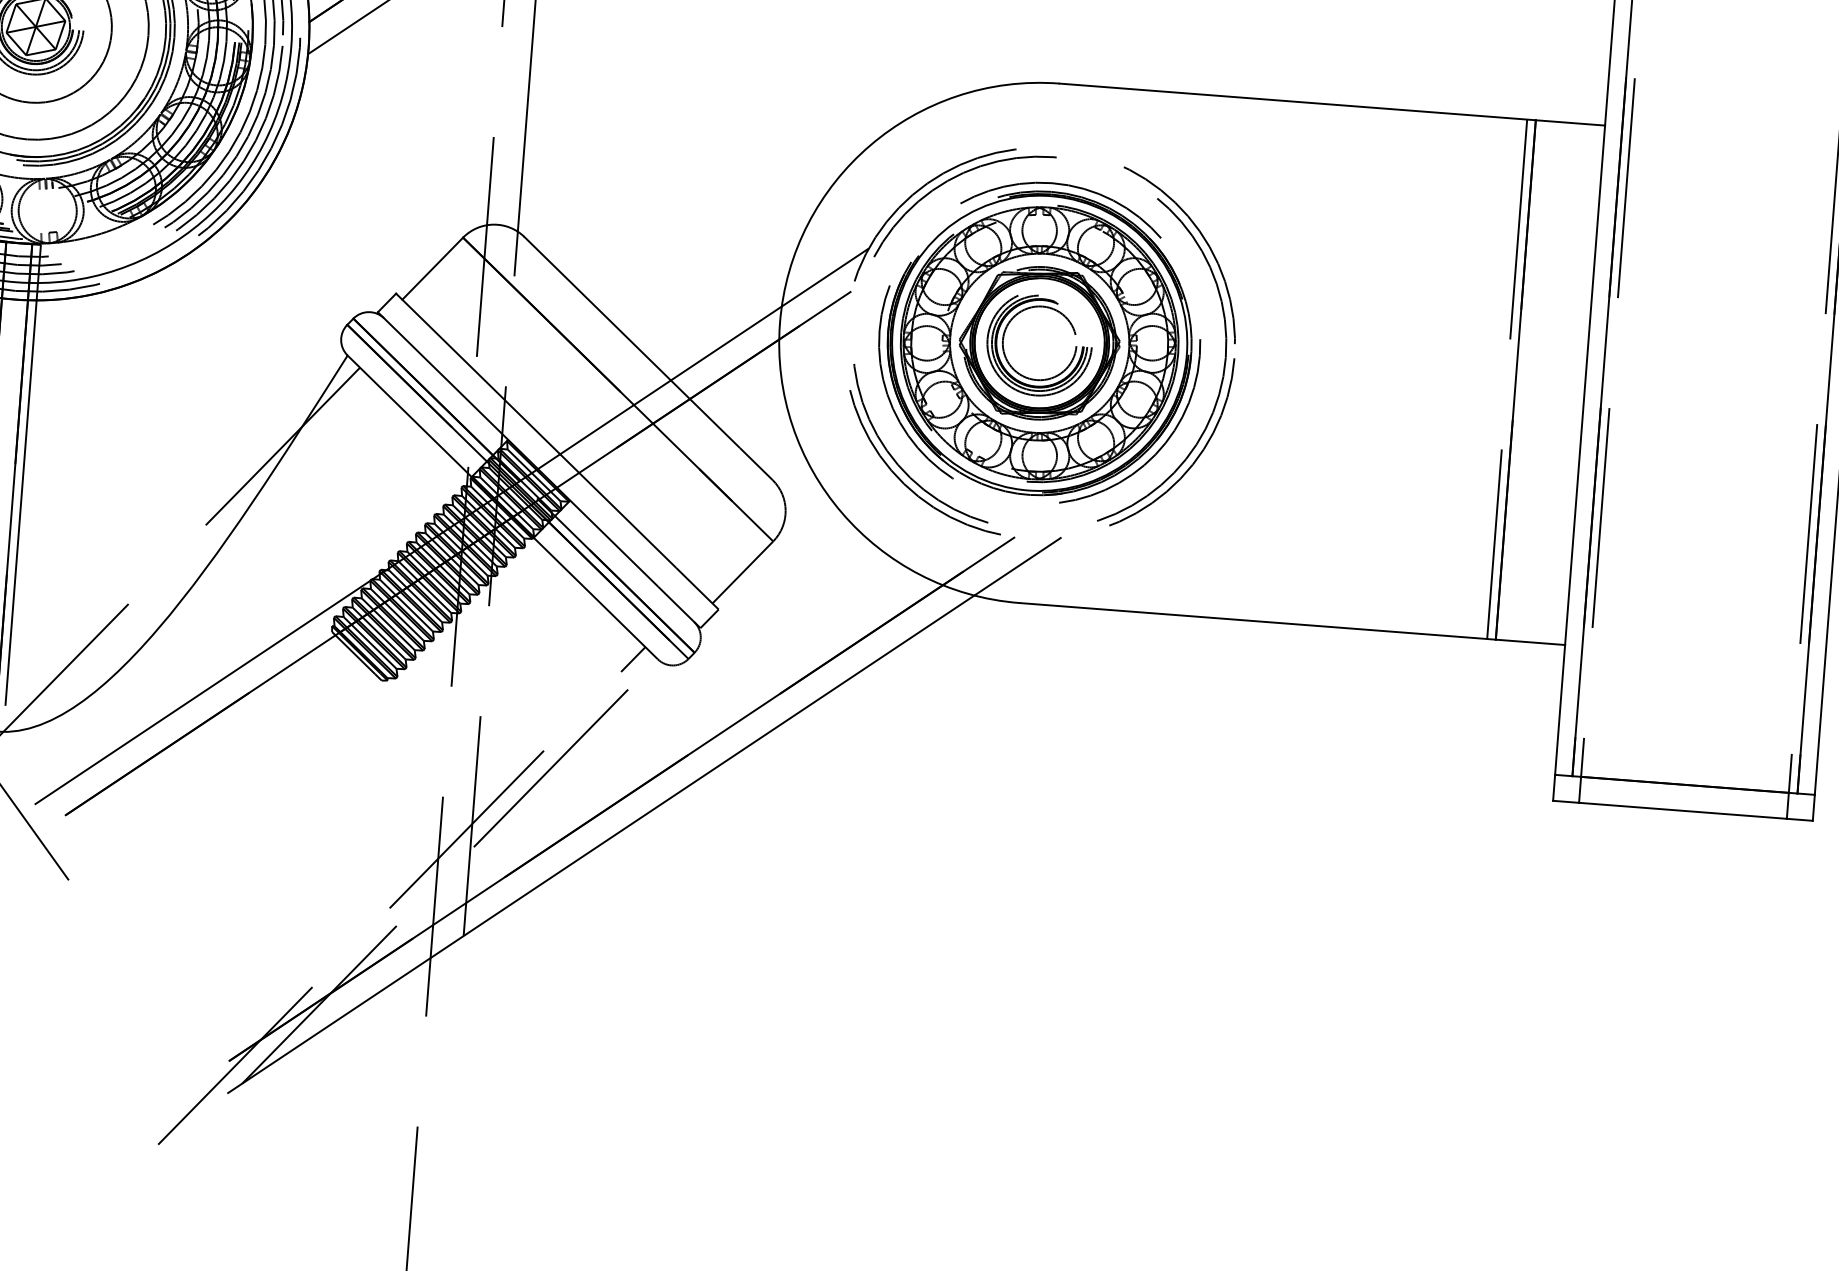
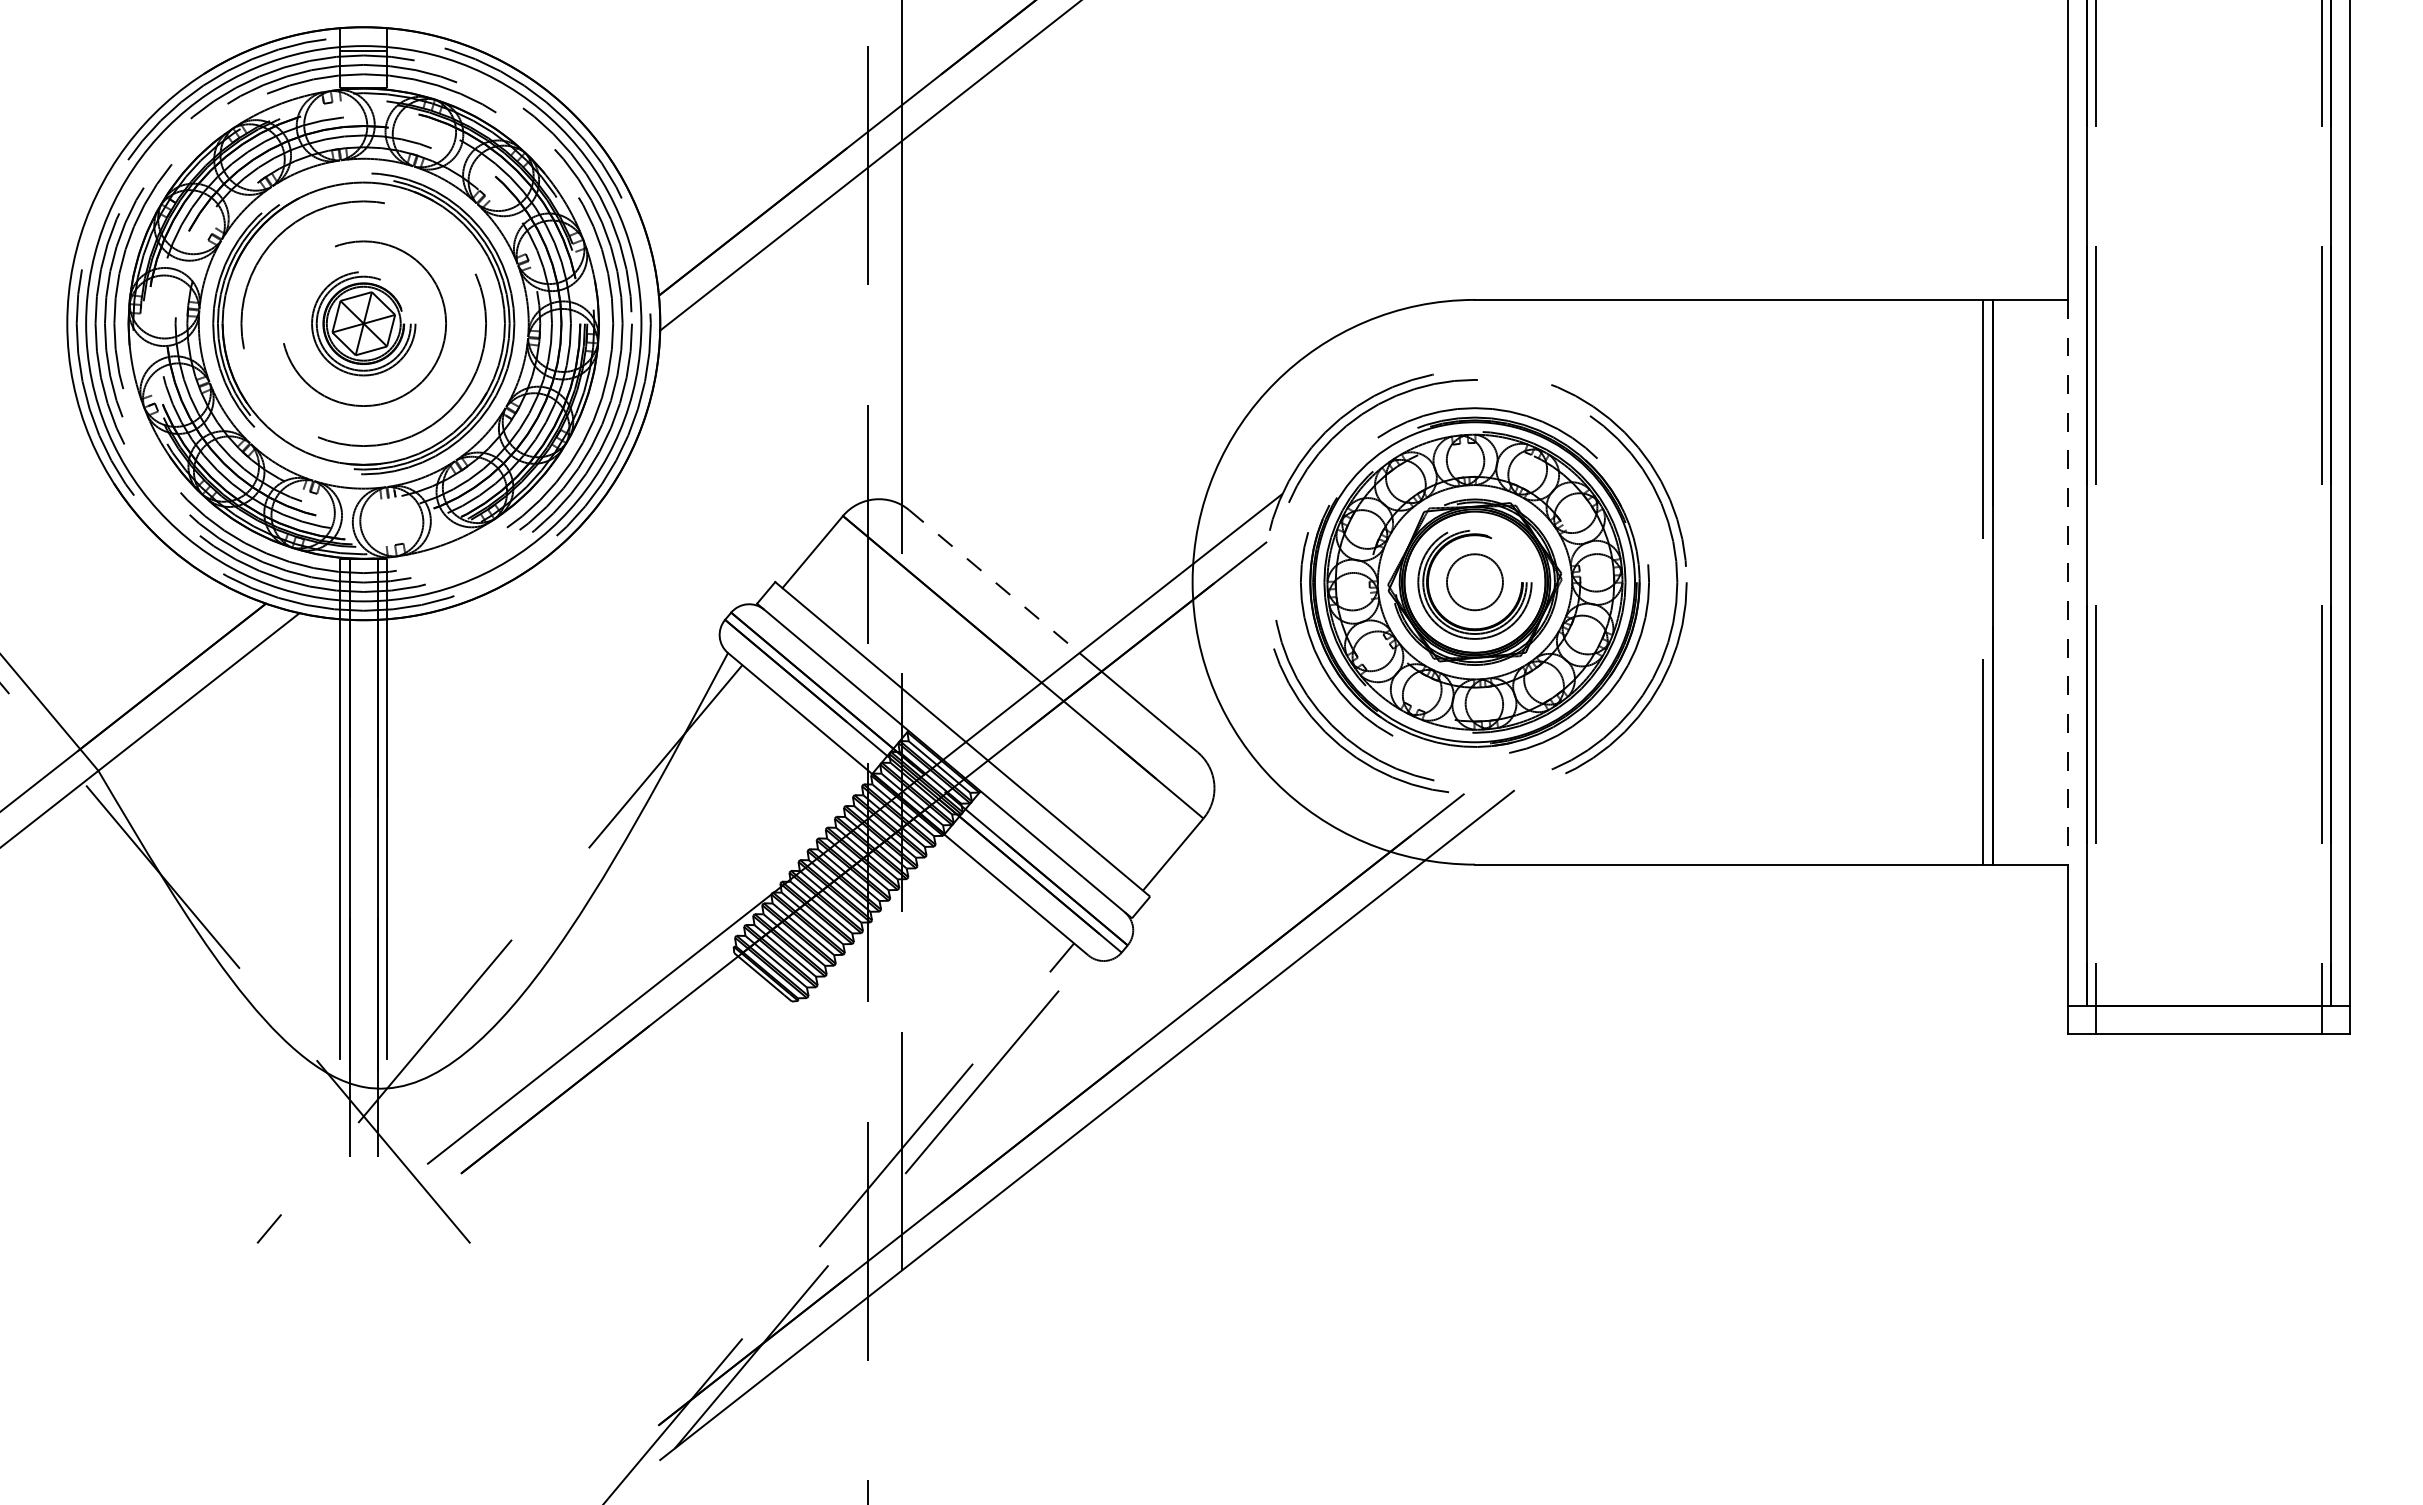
line: (597, 308) -> (994, 581), solid -> dashed
circle: (1039, 343) -> (1474, 582), size x0.7
line: (1584, 385) -> (2067, 582), solid -> dashed

